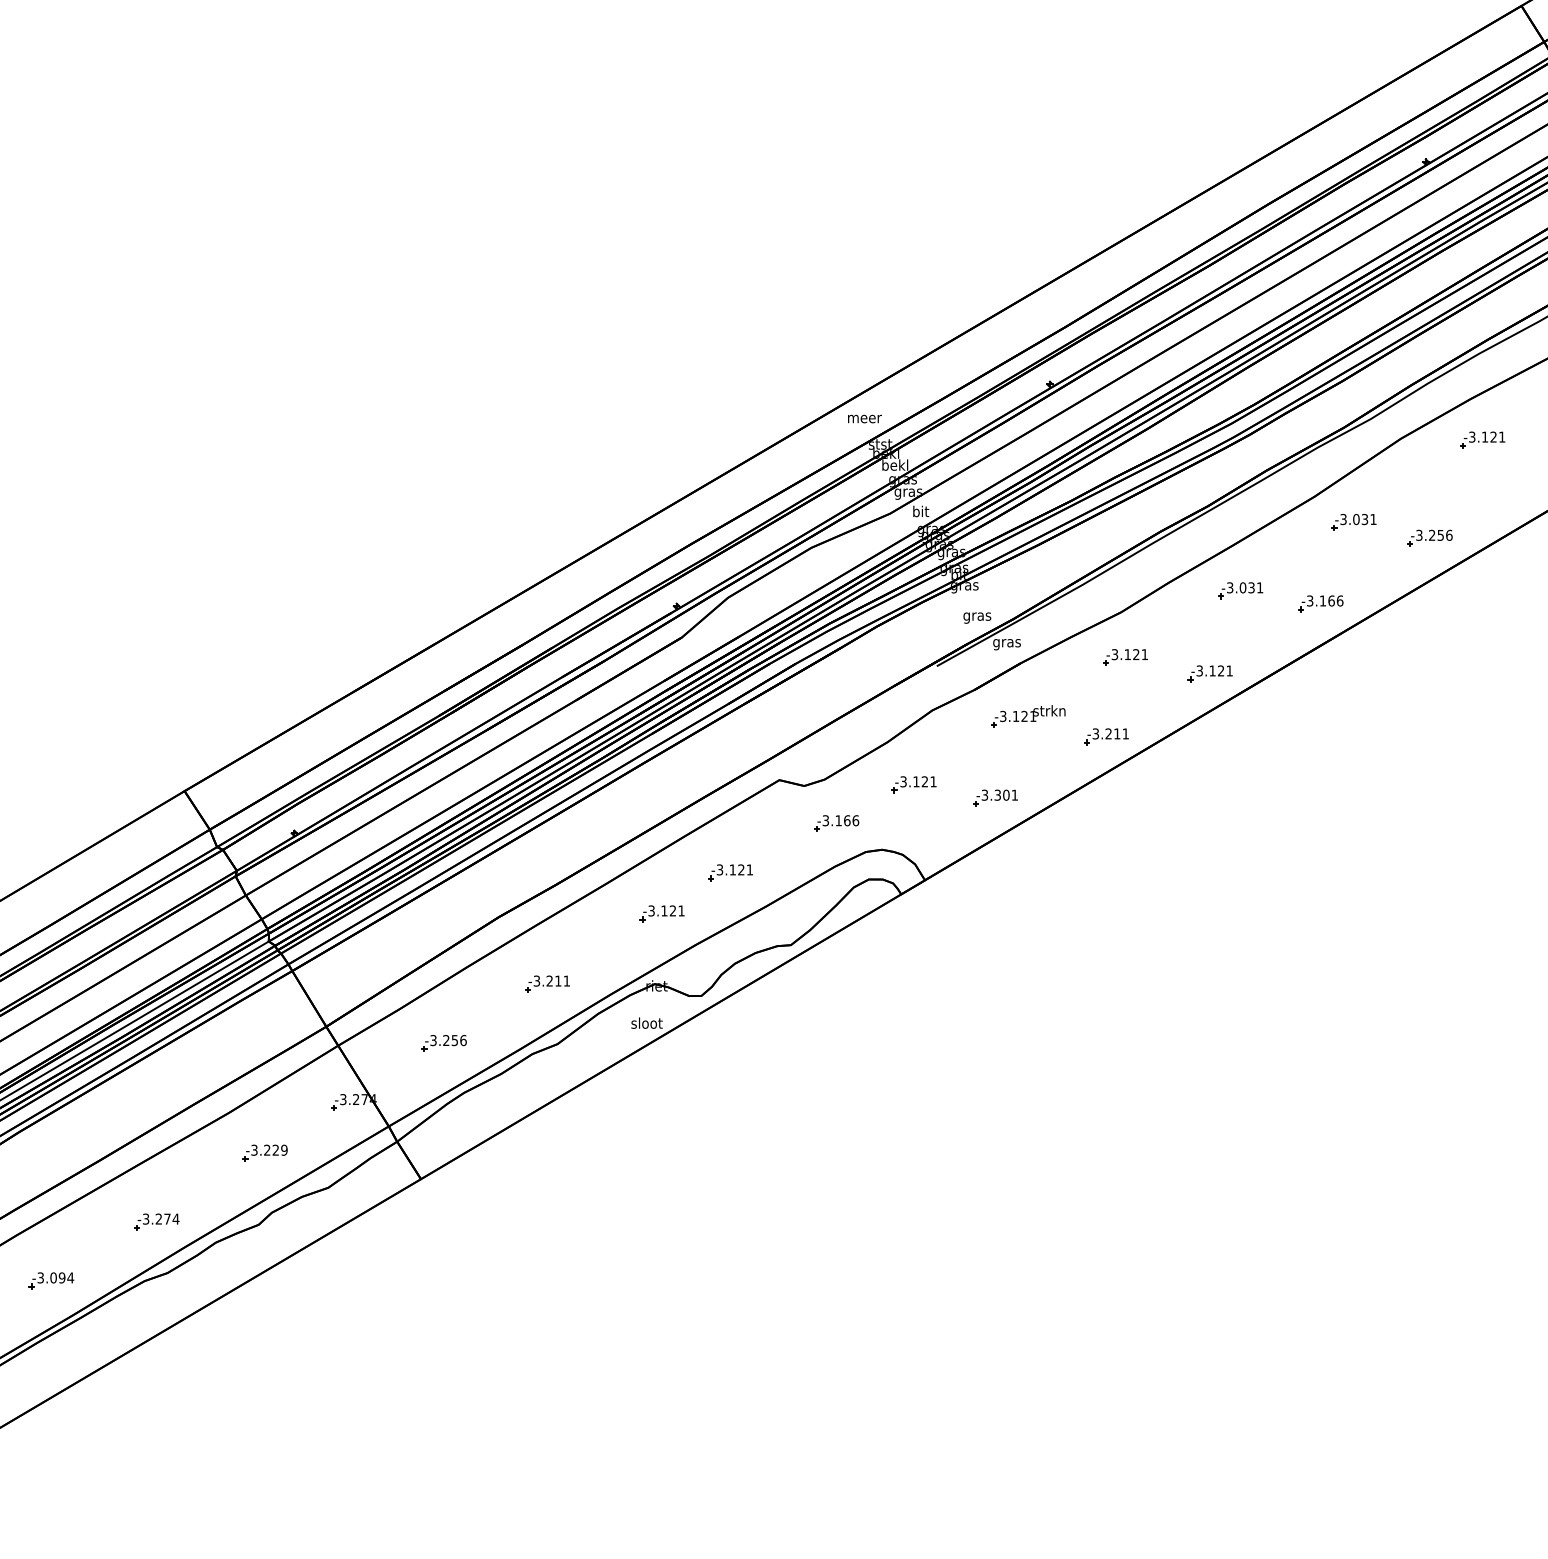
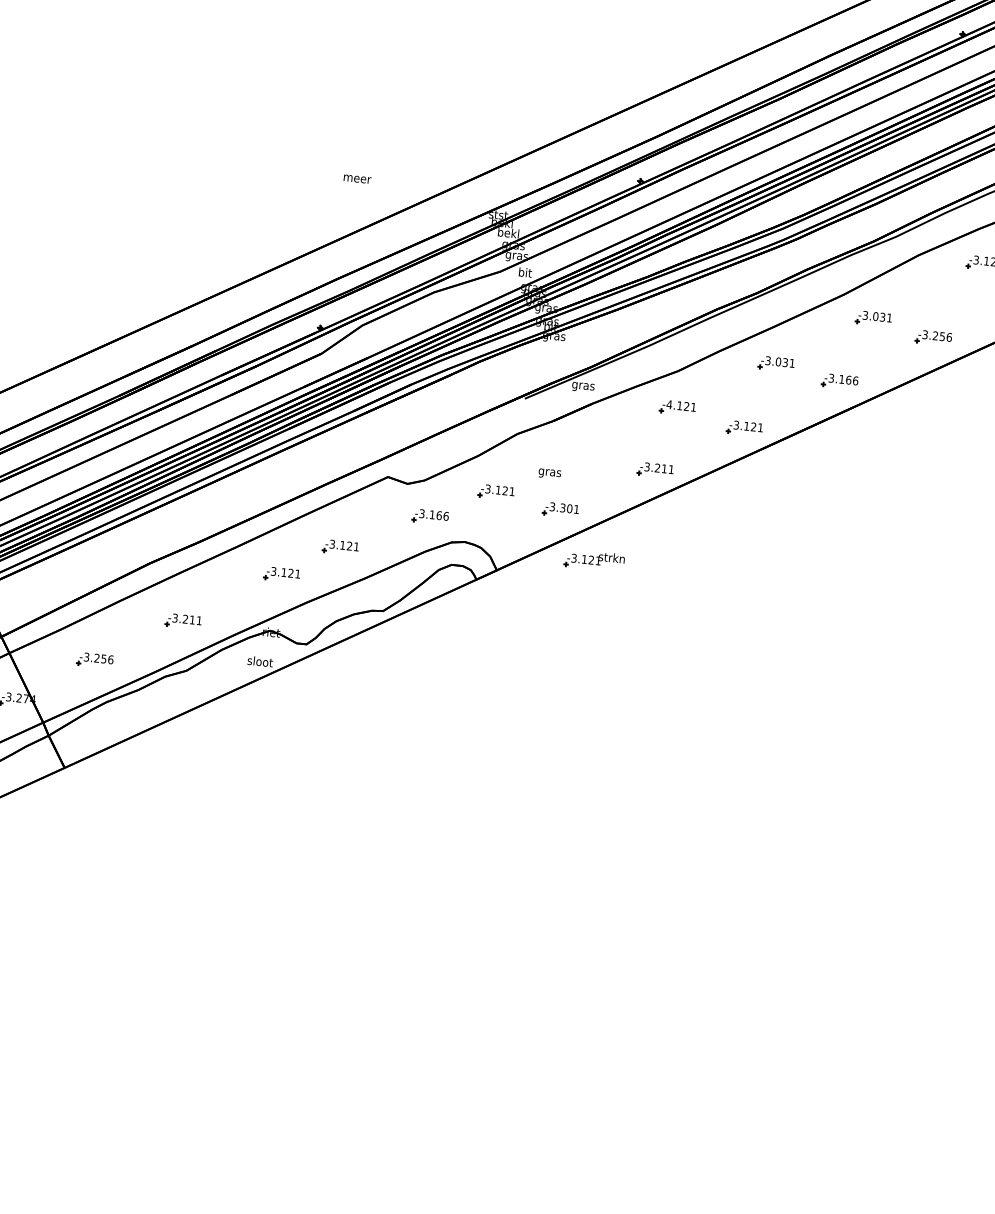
text: (864, 418) -> (357, 178), moved
text: (977, 617) -> (550, 473), moved
text: (1114, 654) -> (669, 404), -3.121 -> -4.121
part: (1028, 716) -> (594, 560), moved

